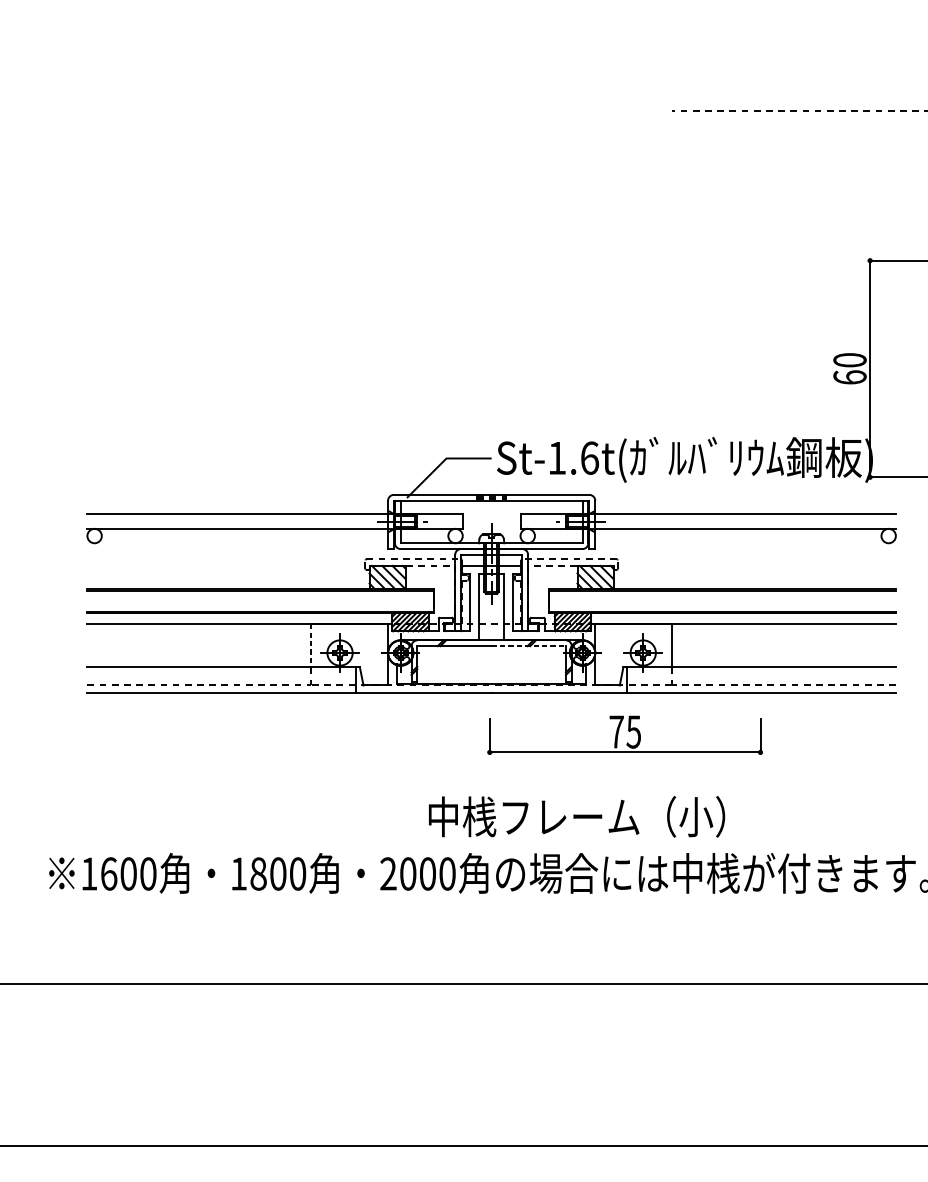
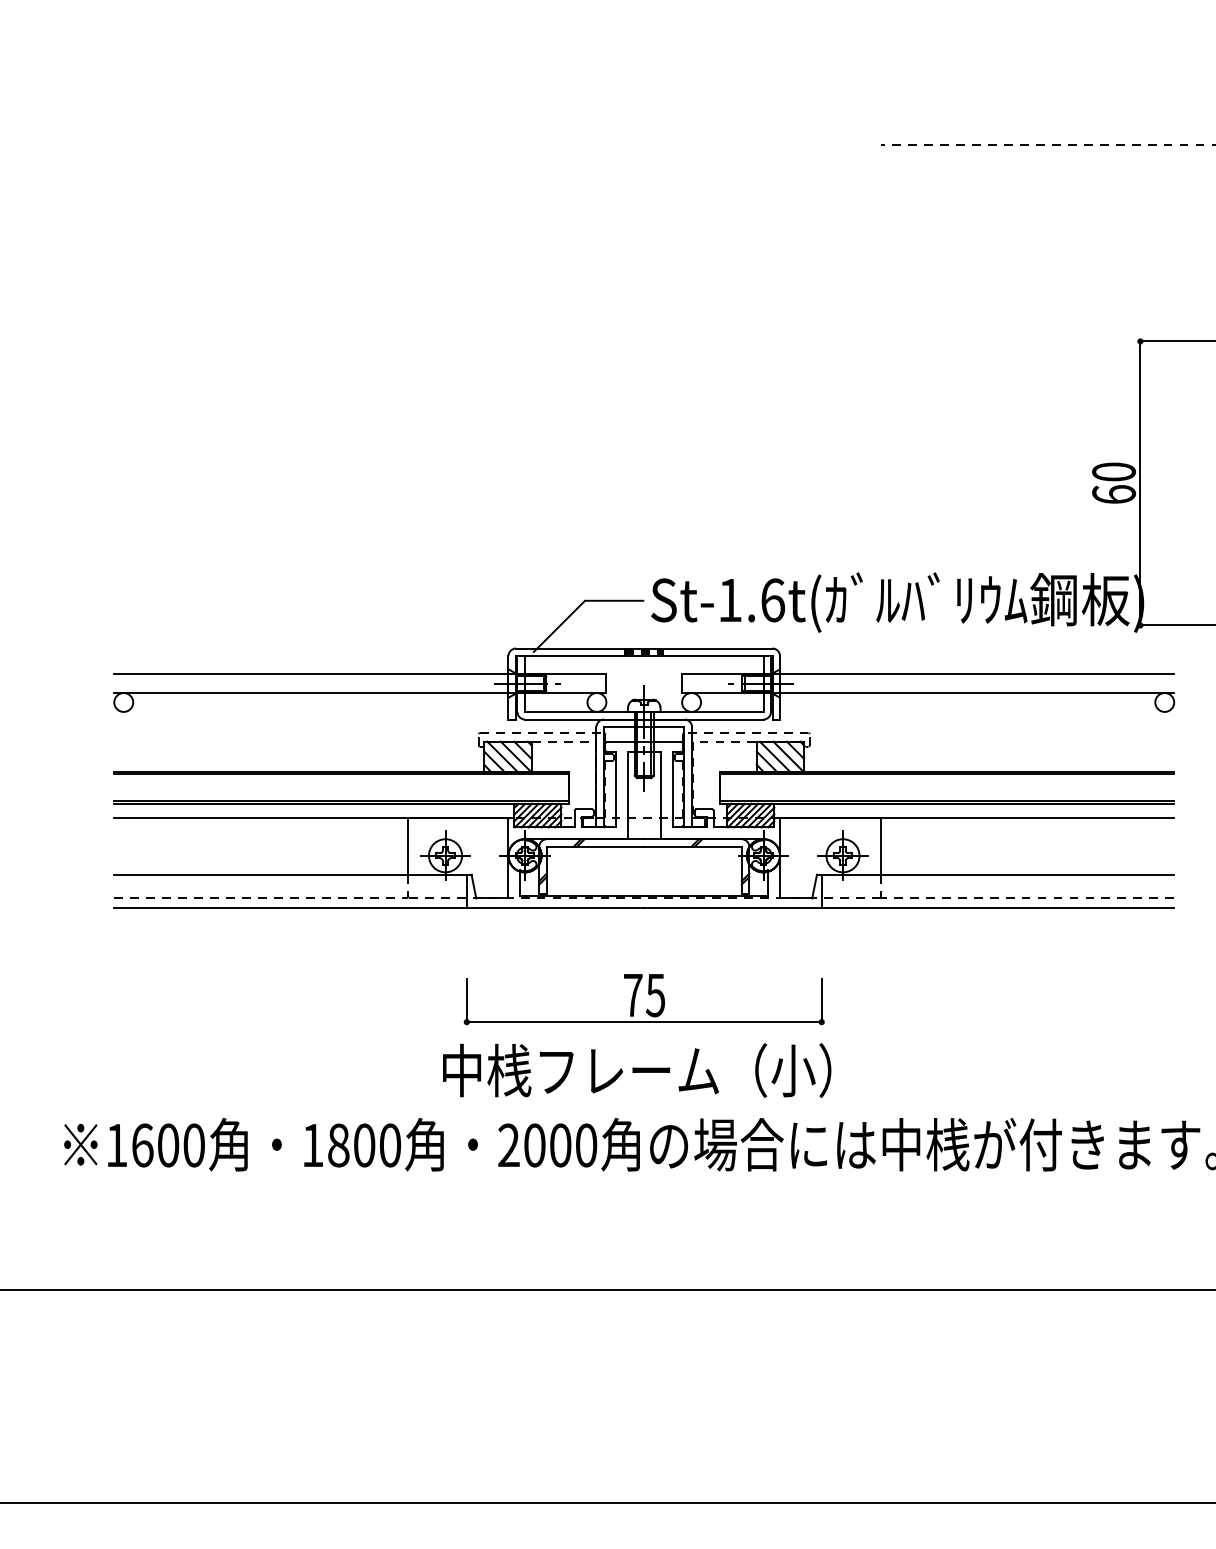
line: (311, 645) -> (407, 846), dashed -> solid
line: (529, 645) -> (693, 846), dashed -> solid
part: (628, 731) -> (648, 994), moved
text: (577, 816) -> (637, 1070), moved

